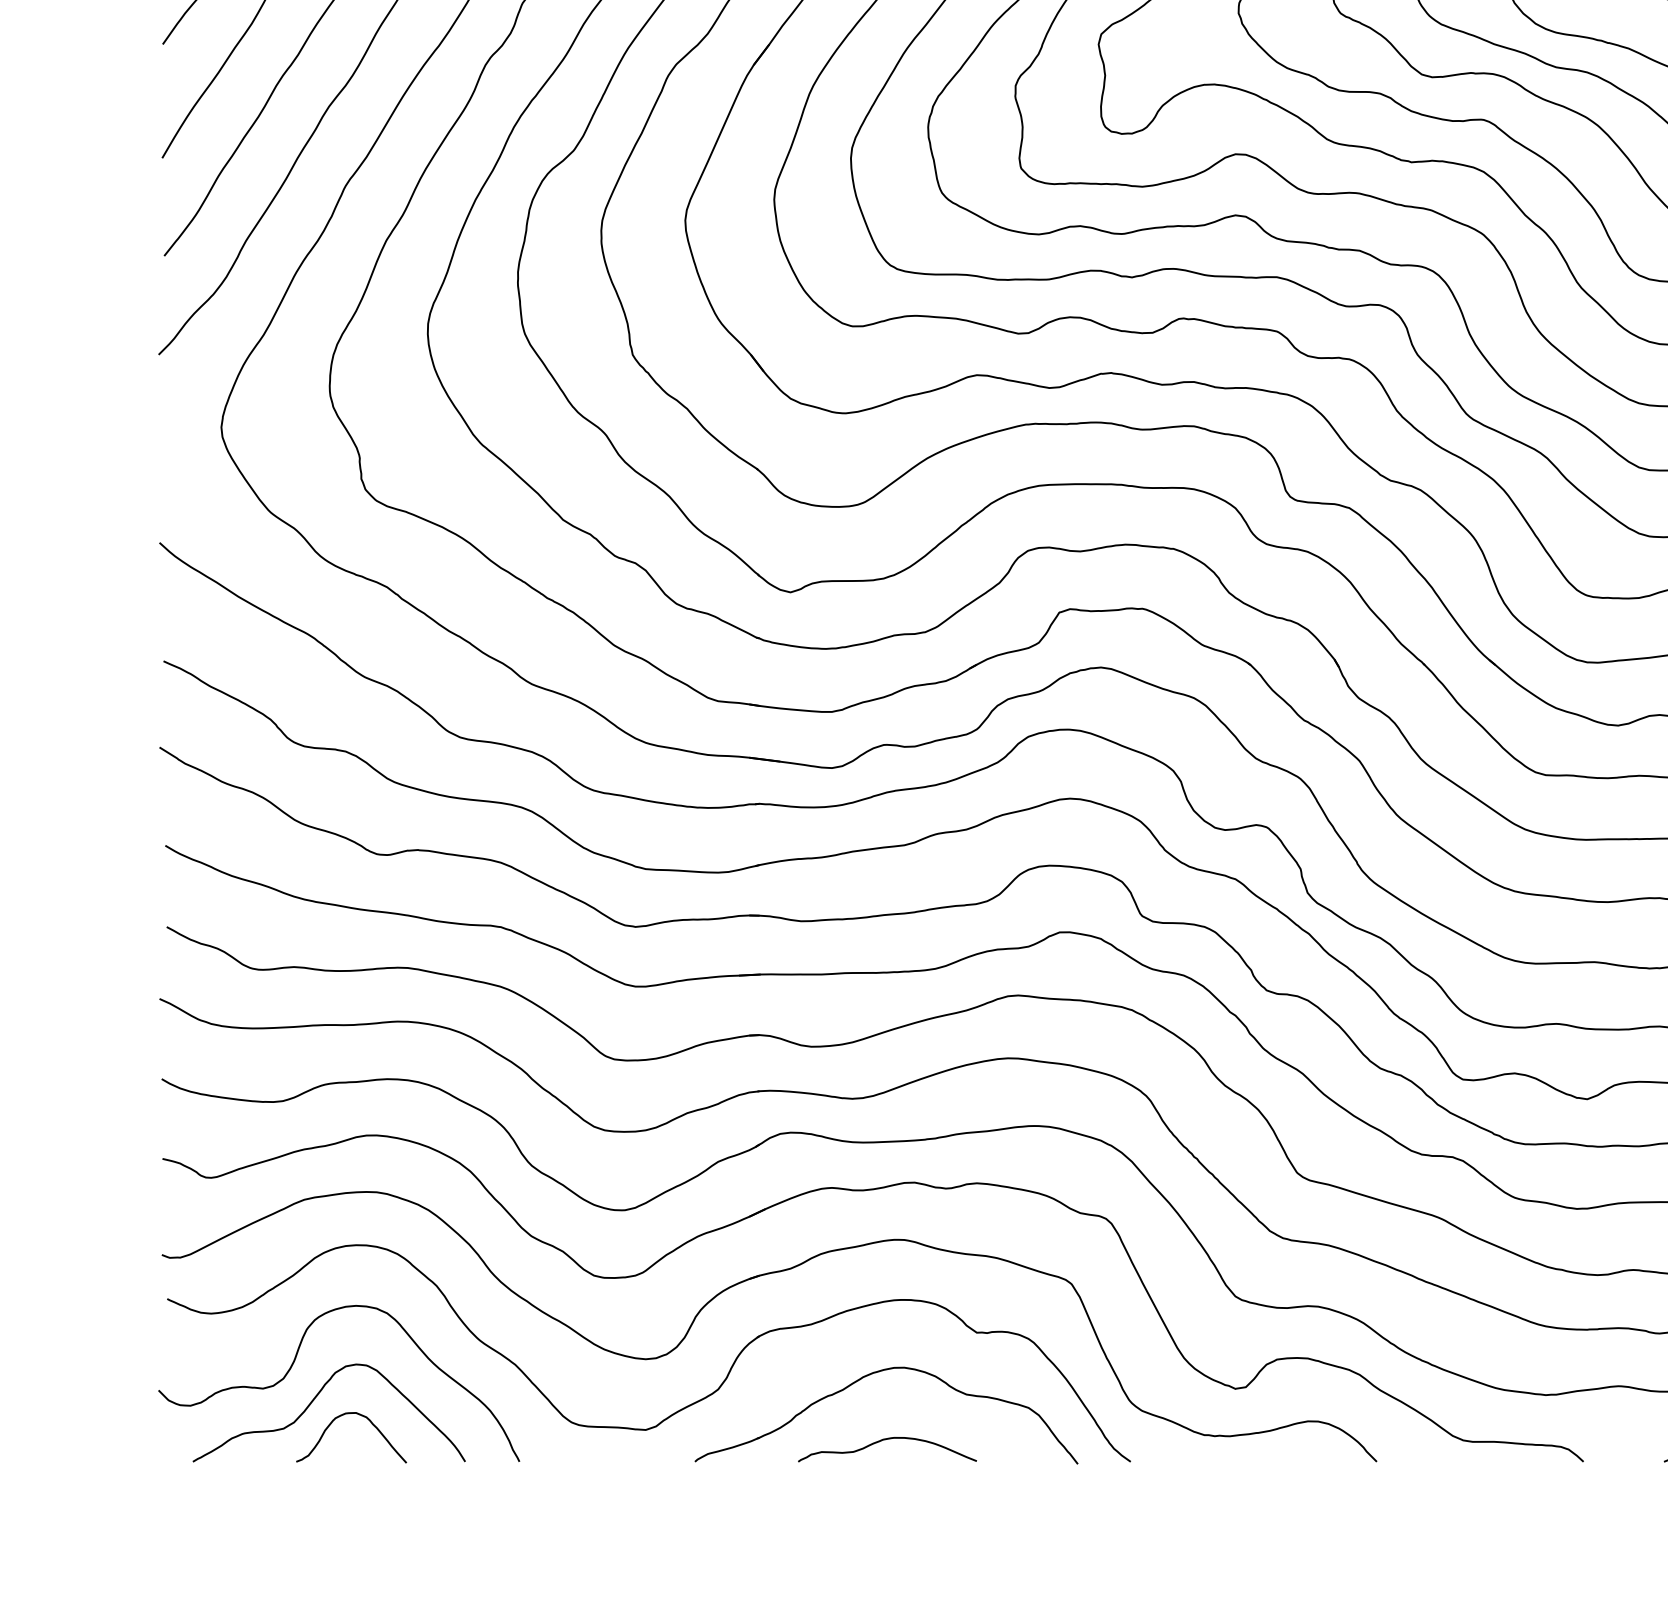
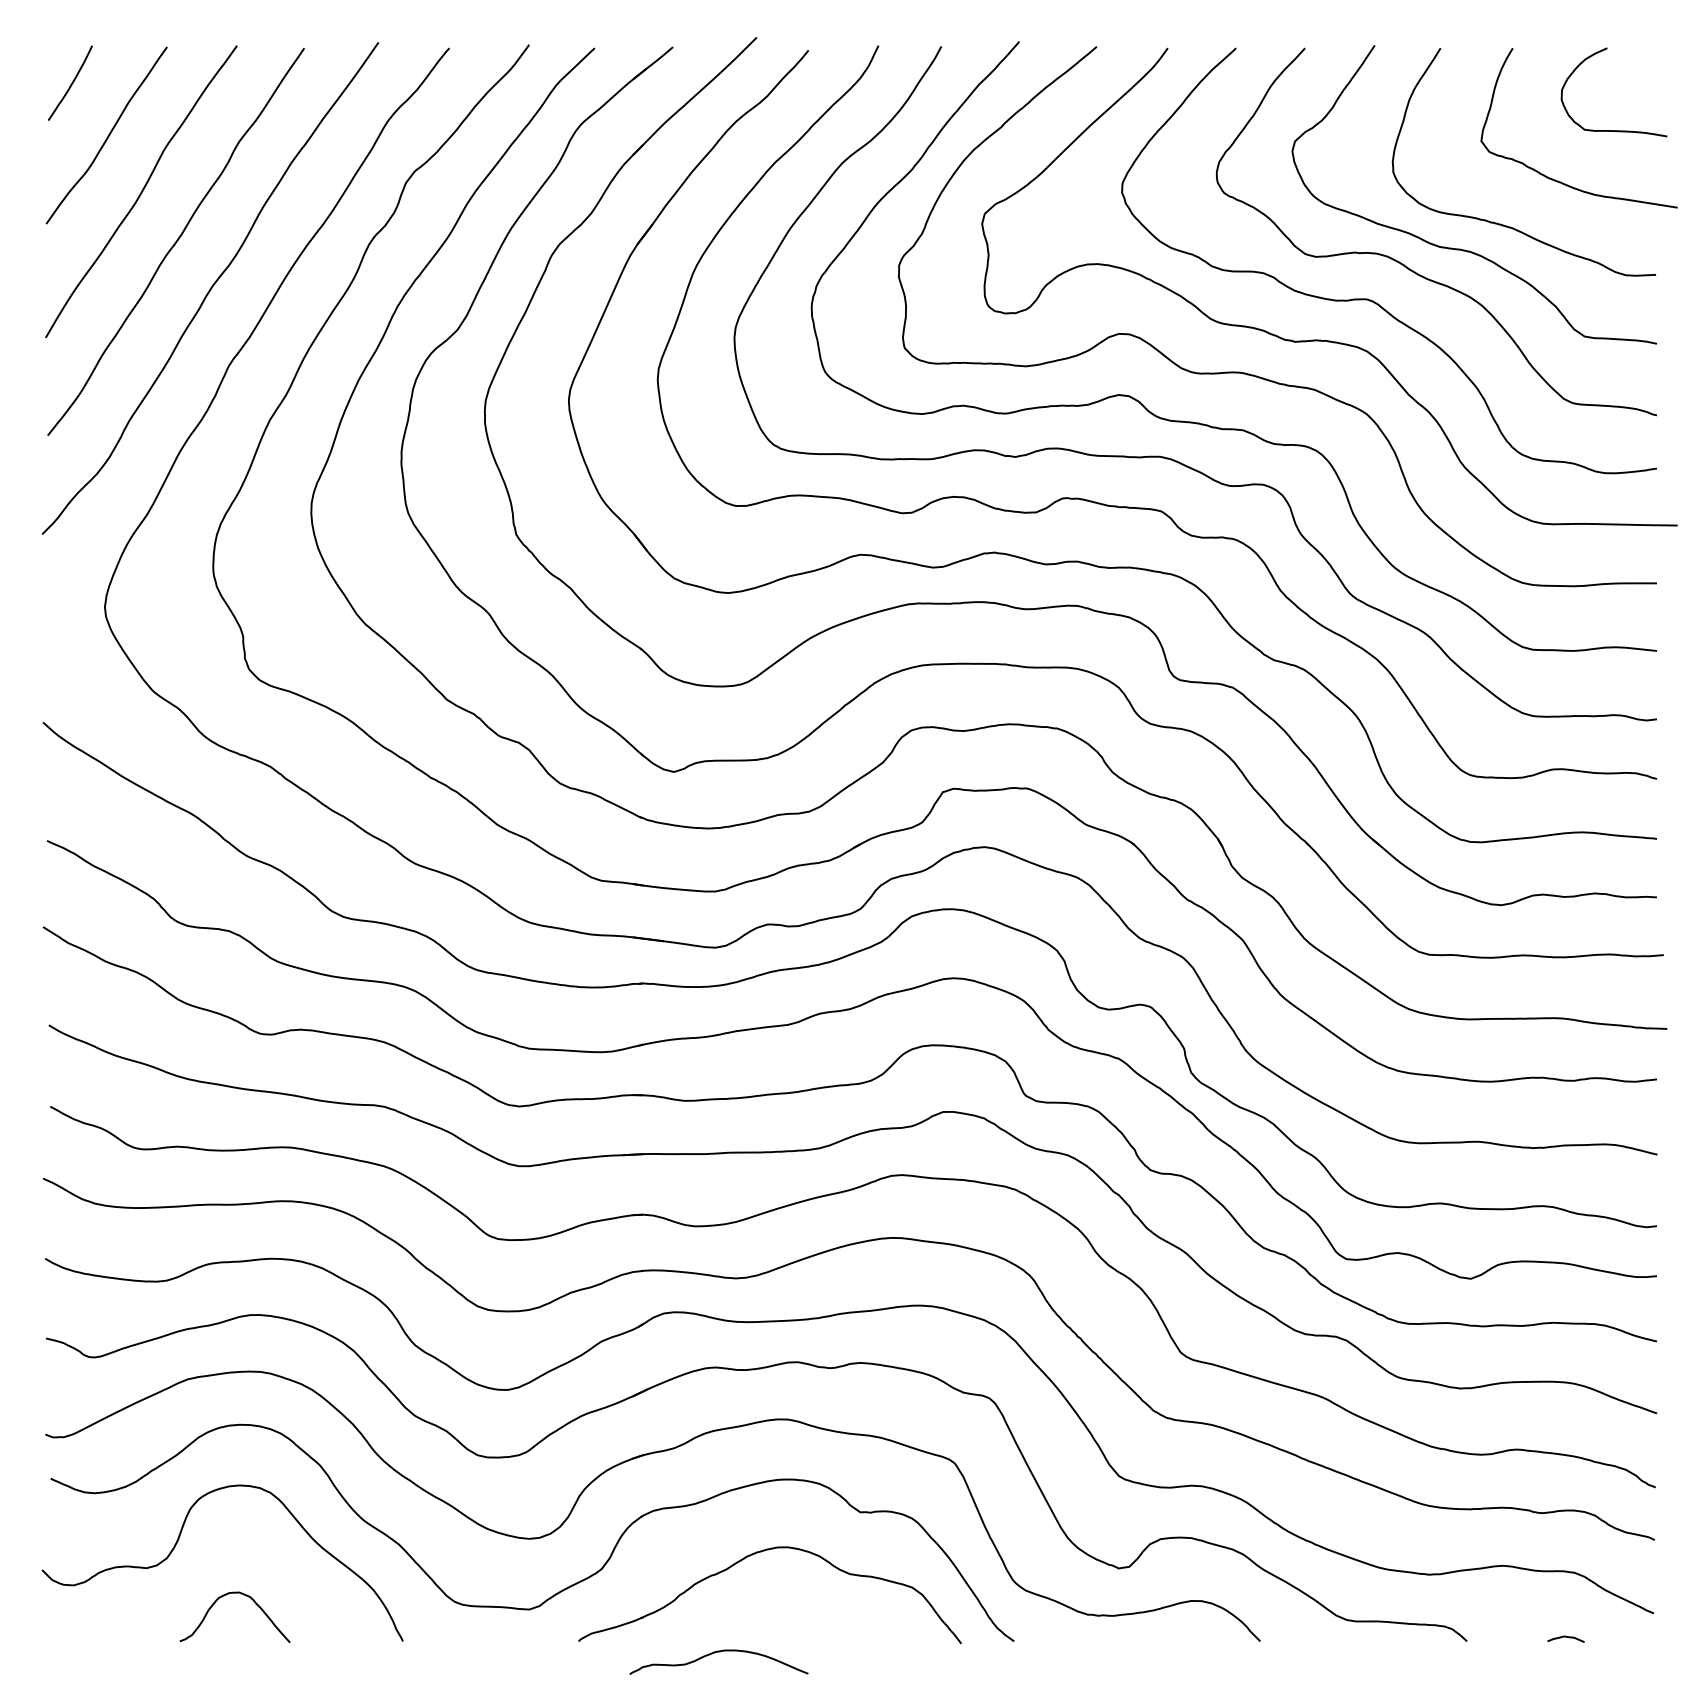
curve: (315, 1399) -> (198, 1579), removed
curve: (883, 1440) -> (714, 1653), moved

